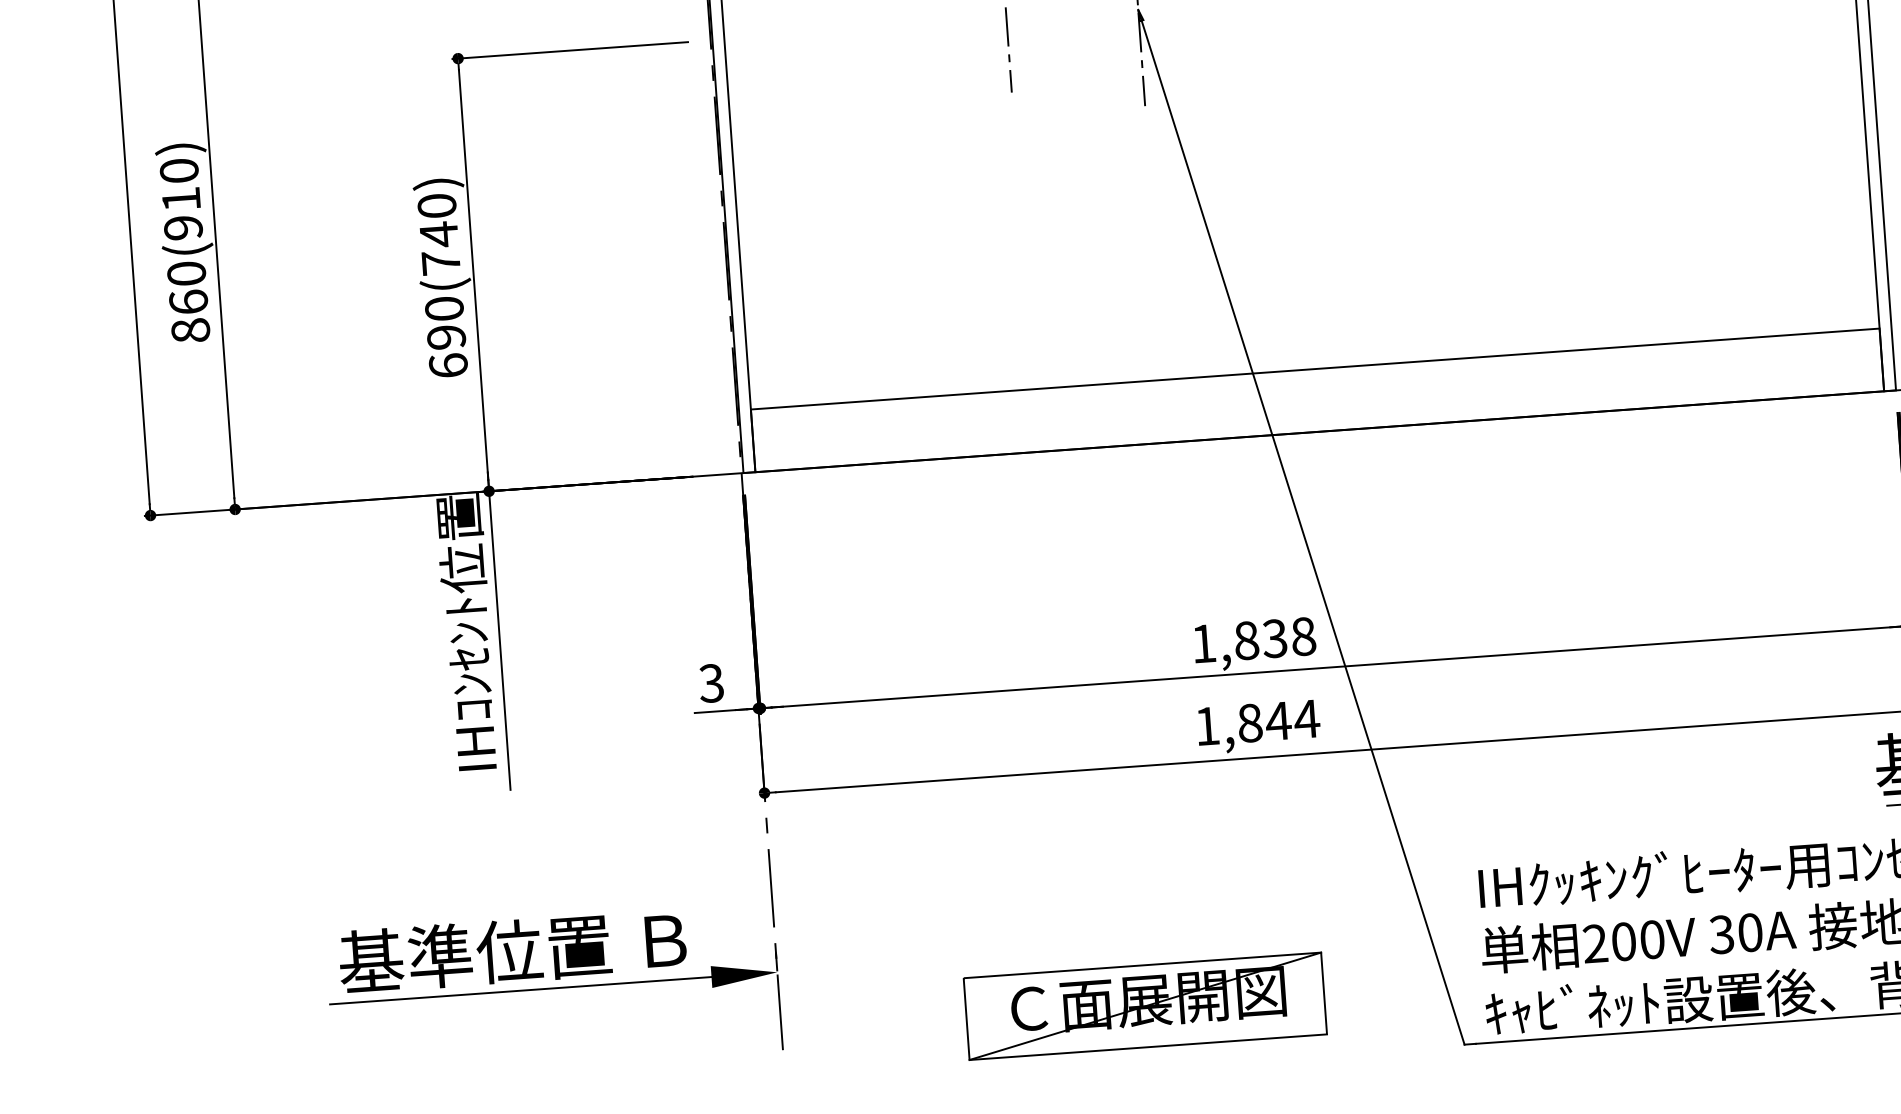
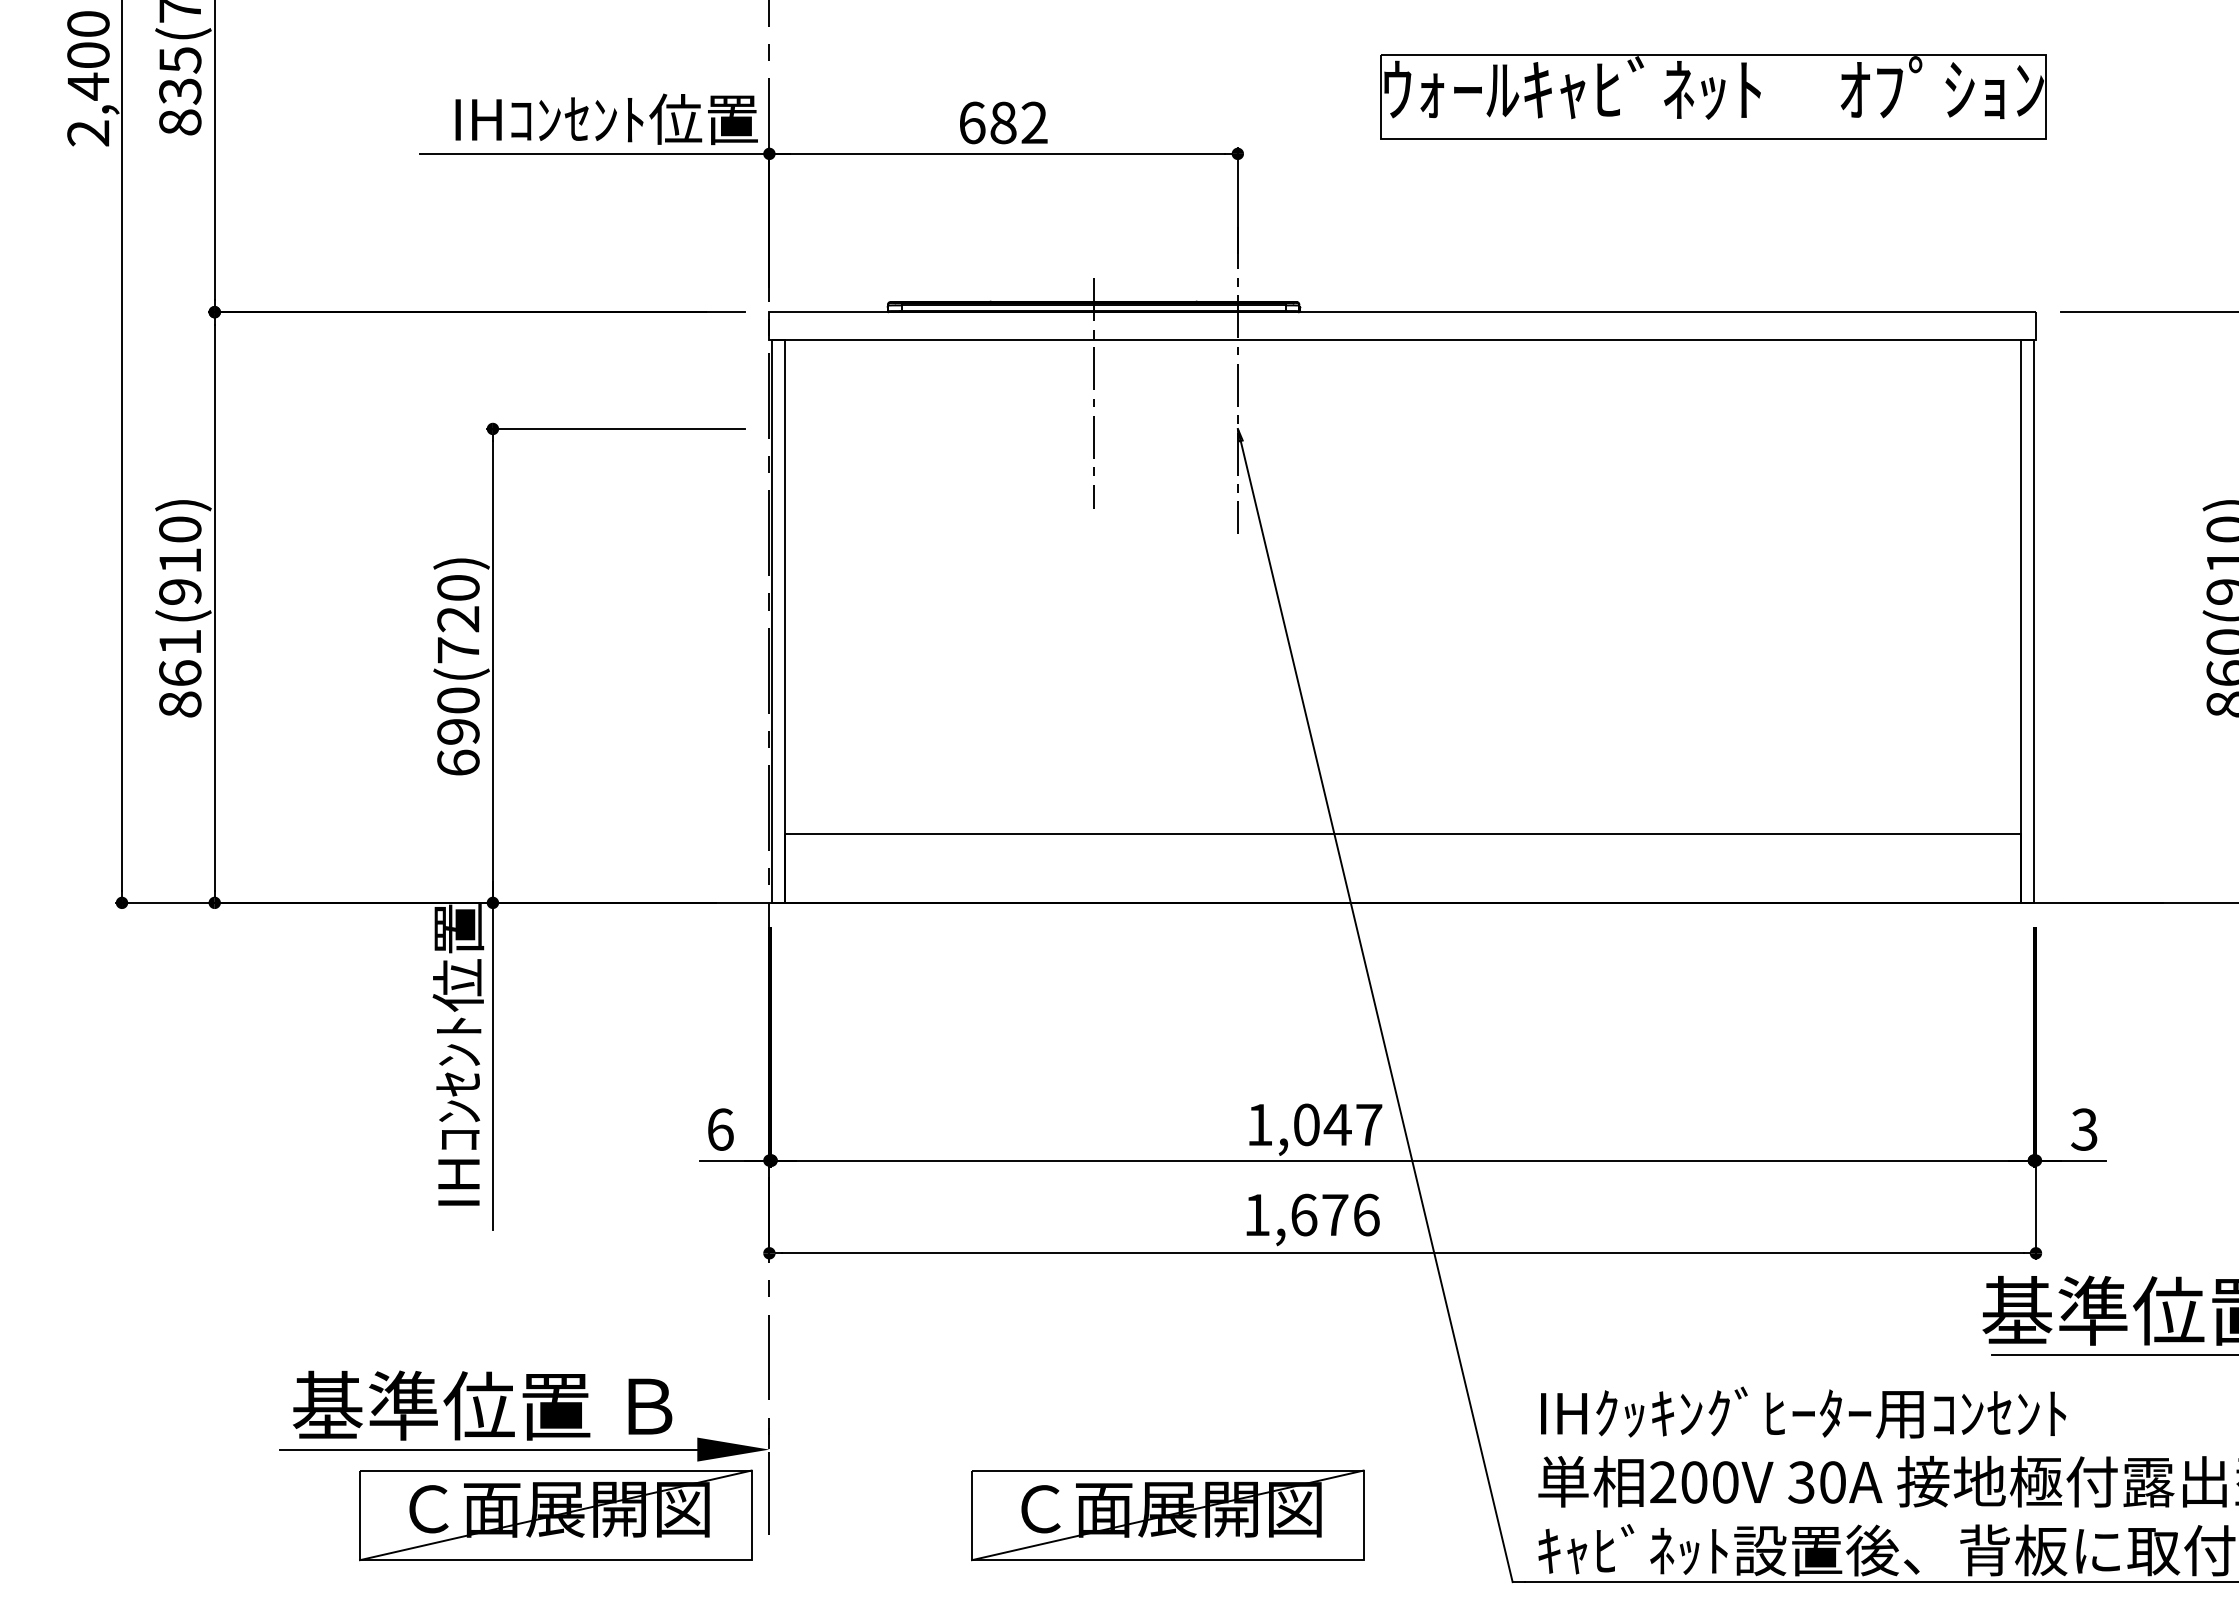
text: (439, 234) -> (458, 619), 690(740) -> 690(720)
text: (186, 273) -> (180, 641), 860(910) -> 861(910)
text: (1275, 638) -> (1338, 1124), 1,838 -> 1,047
text: (710, 683) -> (719, 1129), 3 -> 6
text: (1278, 720) -> (1335, 1214), 1,844 -> 1,676
part: (586, 1046) -> (555, 1515), added

